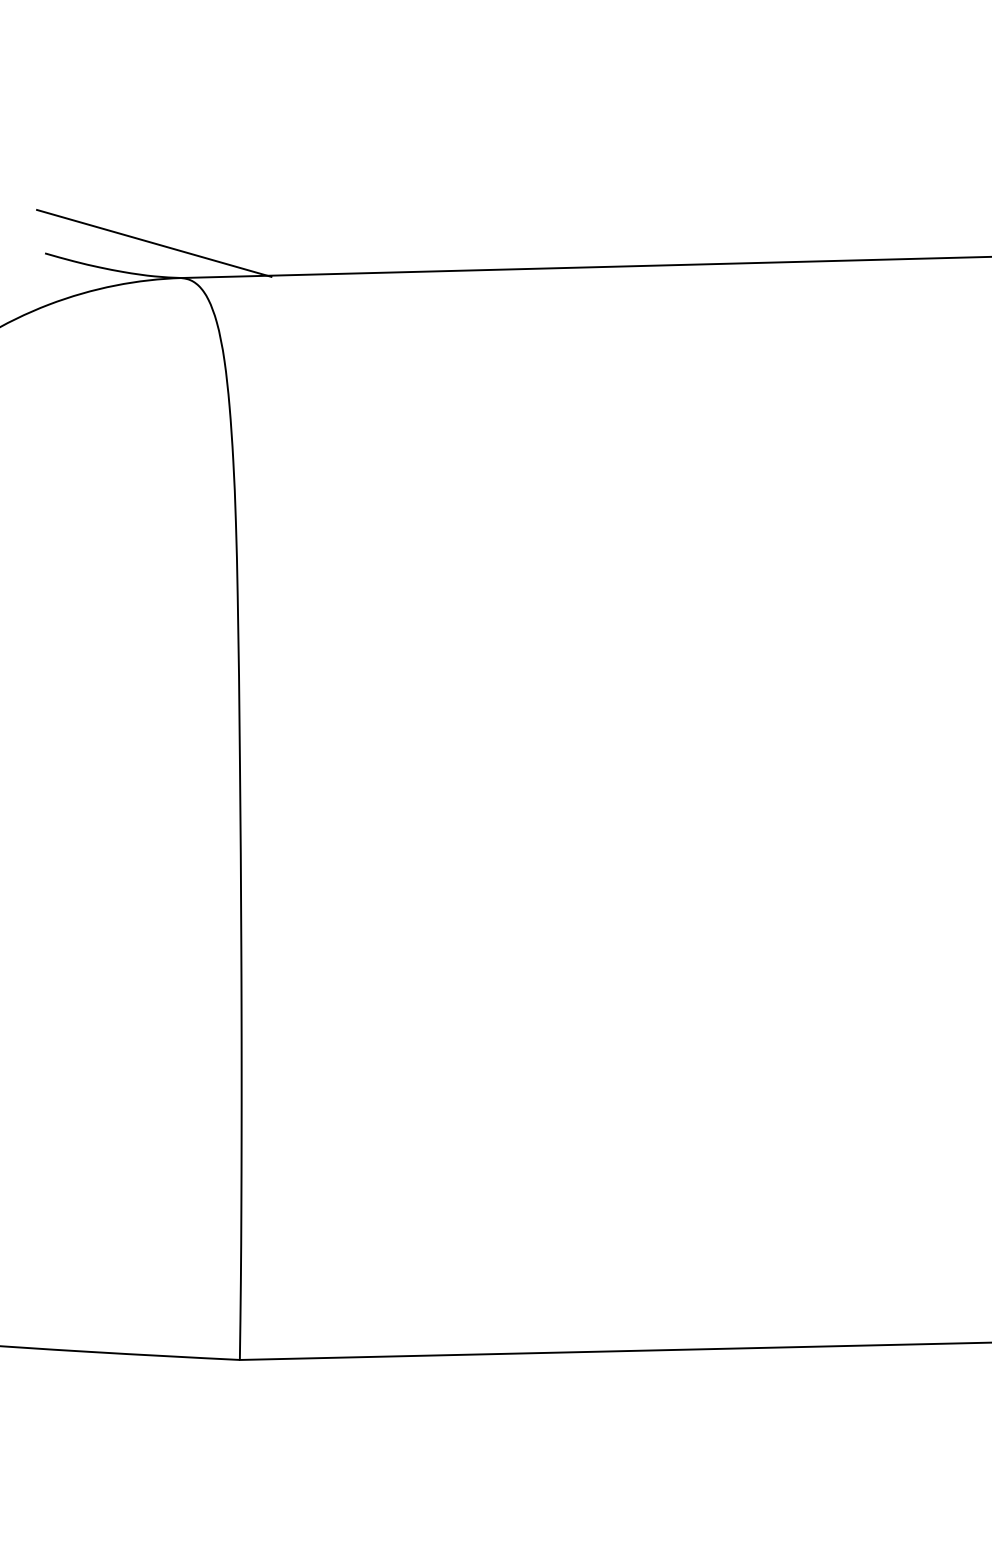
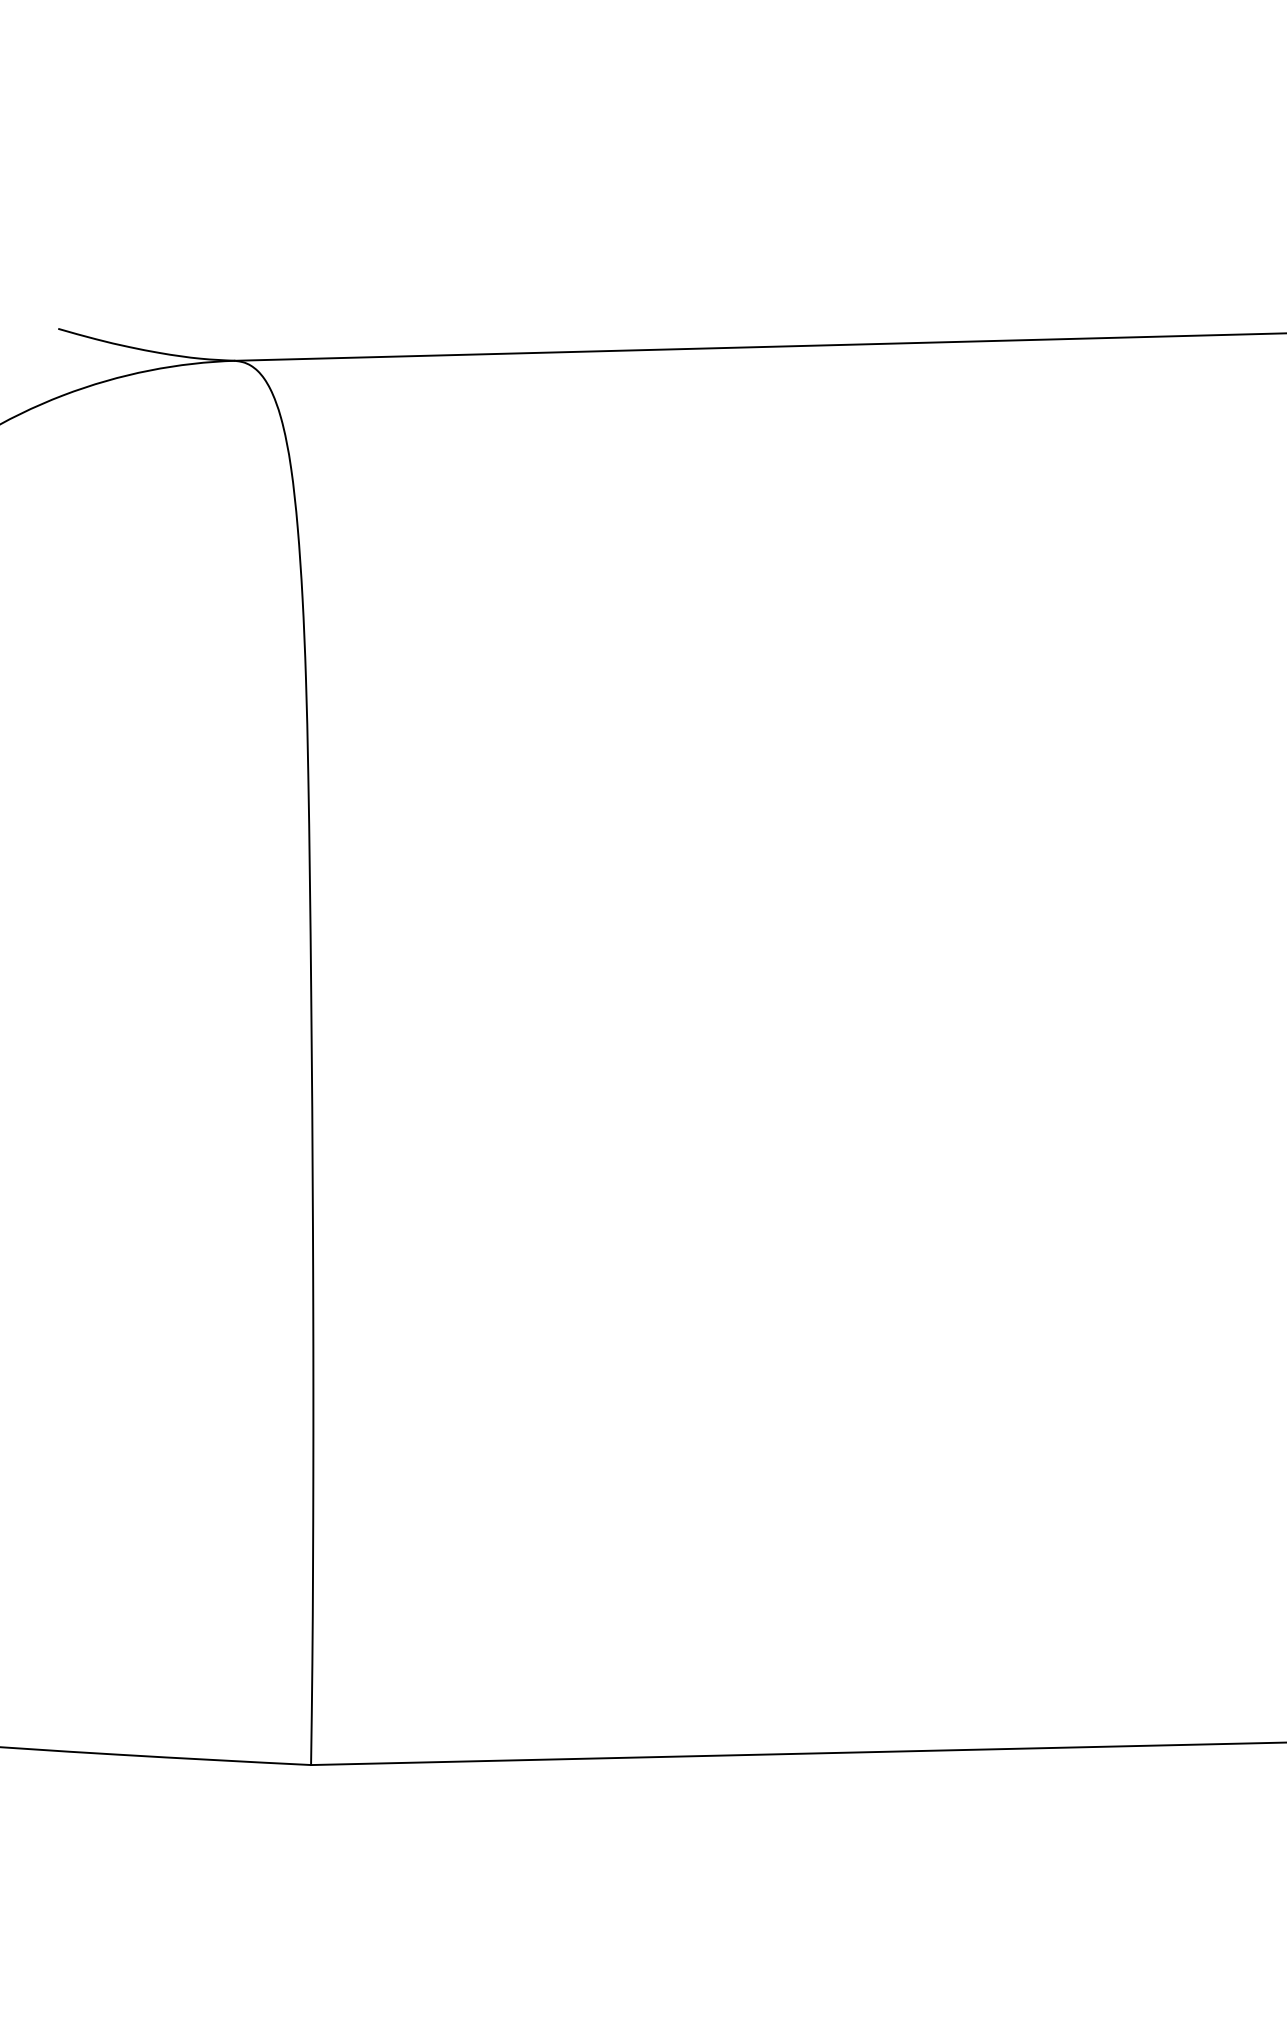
line: (154, 242) -> (200, 314), removed

